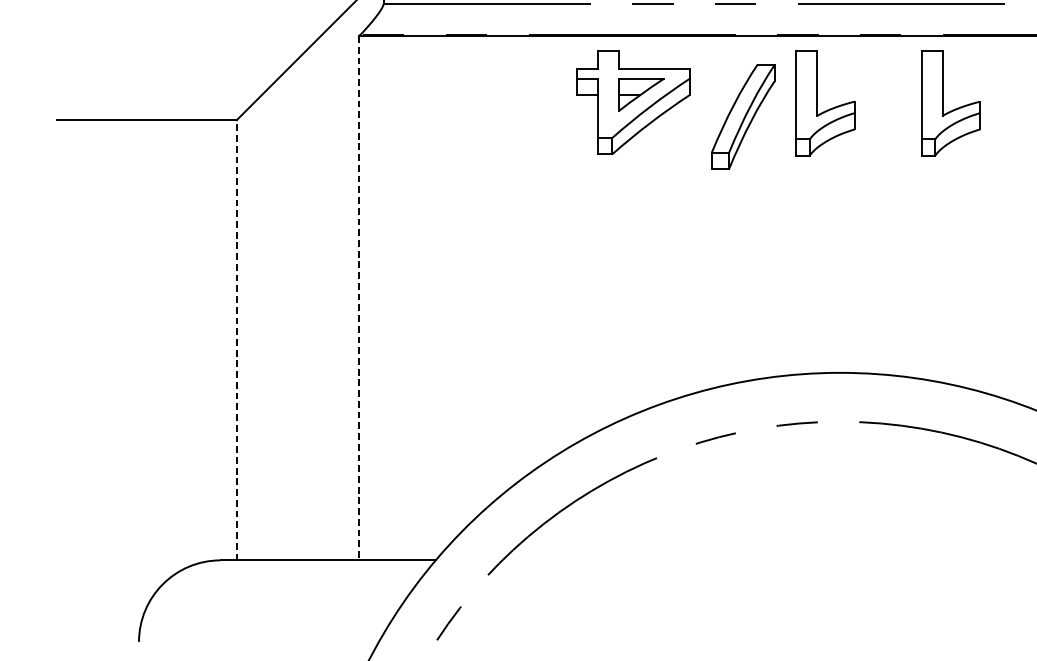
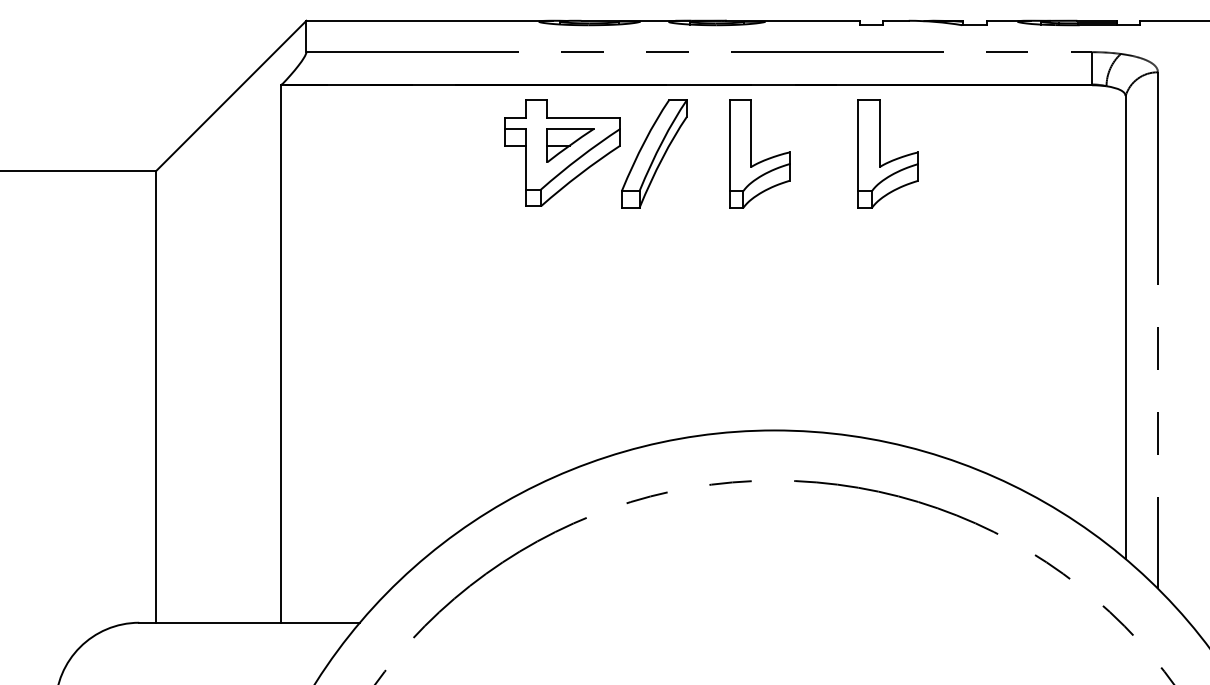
part: (743, 116) -> (654, 153), moved
line: (359, 298) -> (281, 354), dashed -> solid
line: (236, 340) -> (155, 397), dashed -> solid

